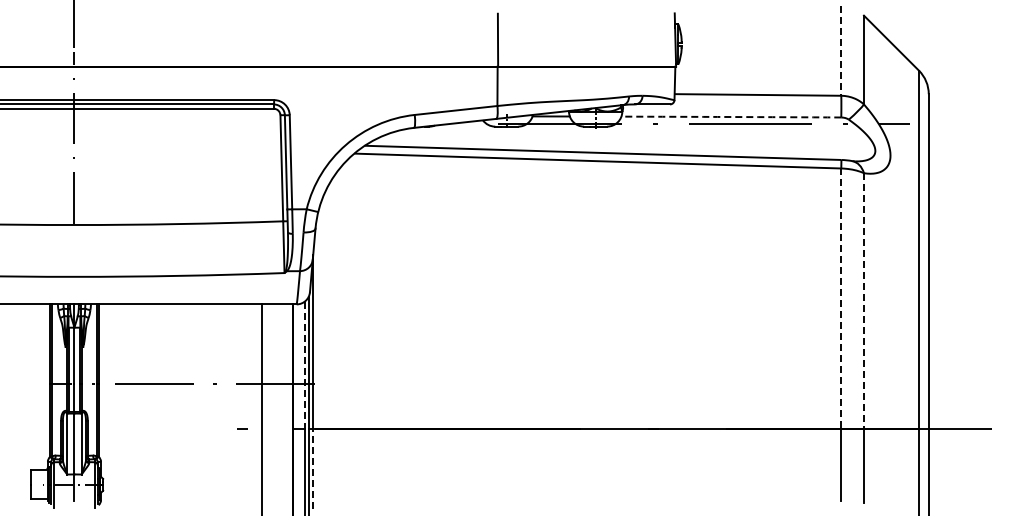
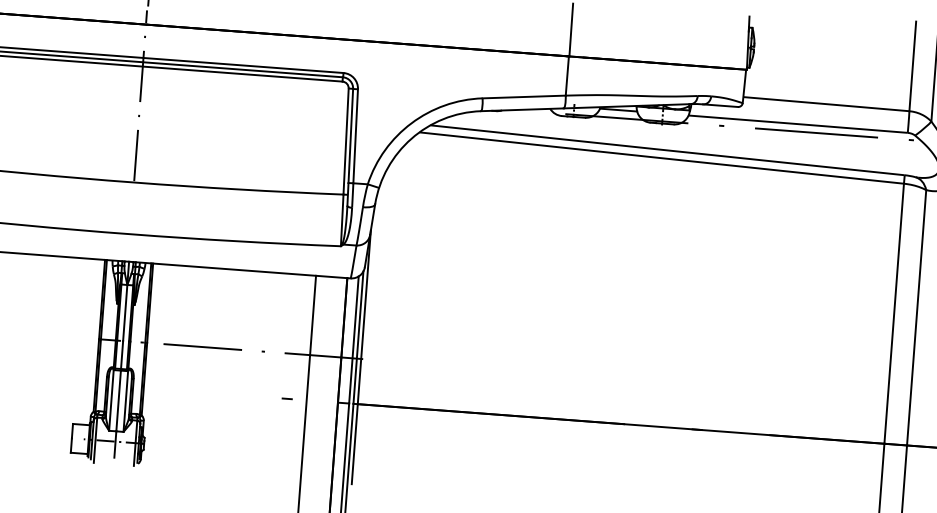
line: (841, 50) -> (913, 66), dashed -> solid
arc: (731, 117) -> (798, 124), dashed -> solid
line: (841, 299) -> (894, 314), dashed -> solid
line: (863, 301) -> (916, 318), dashed -> solid
line: (304, 365) -> (353, 339), dashed -> solid
line: (313, 468) -> (355, 443), dashed -> solid

